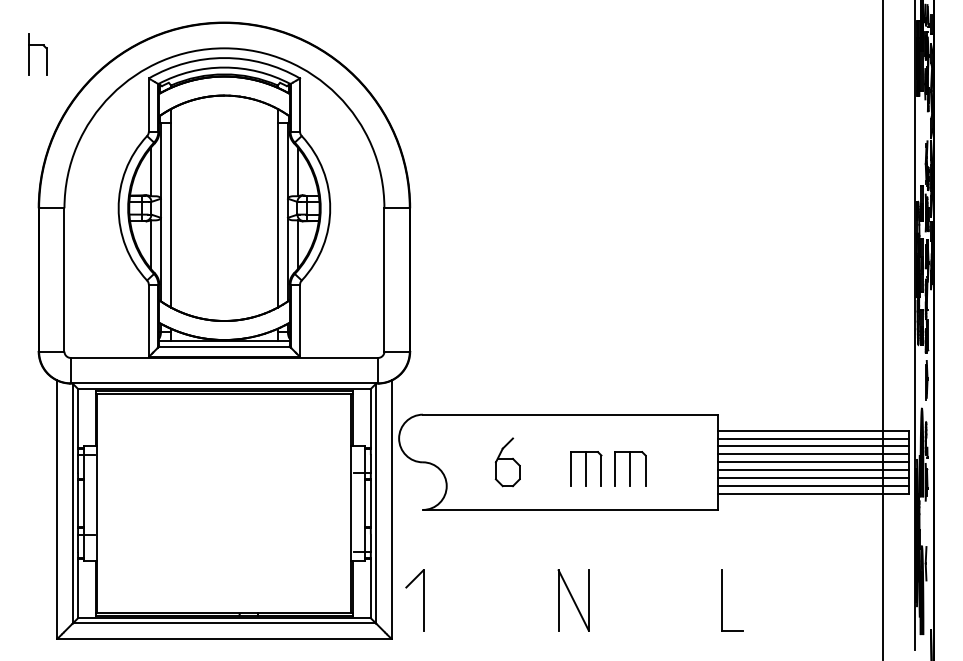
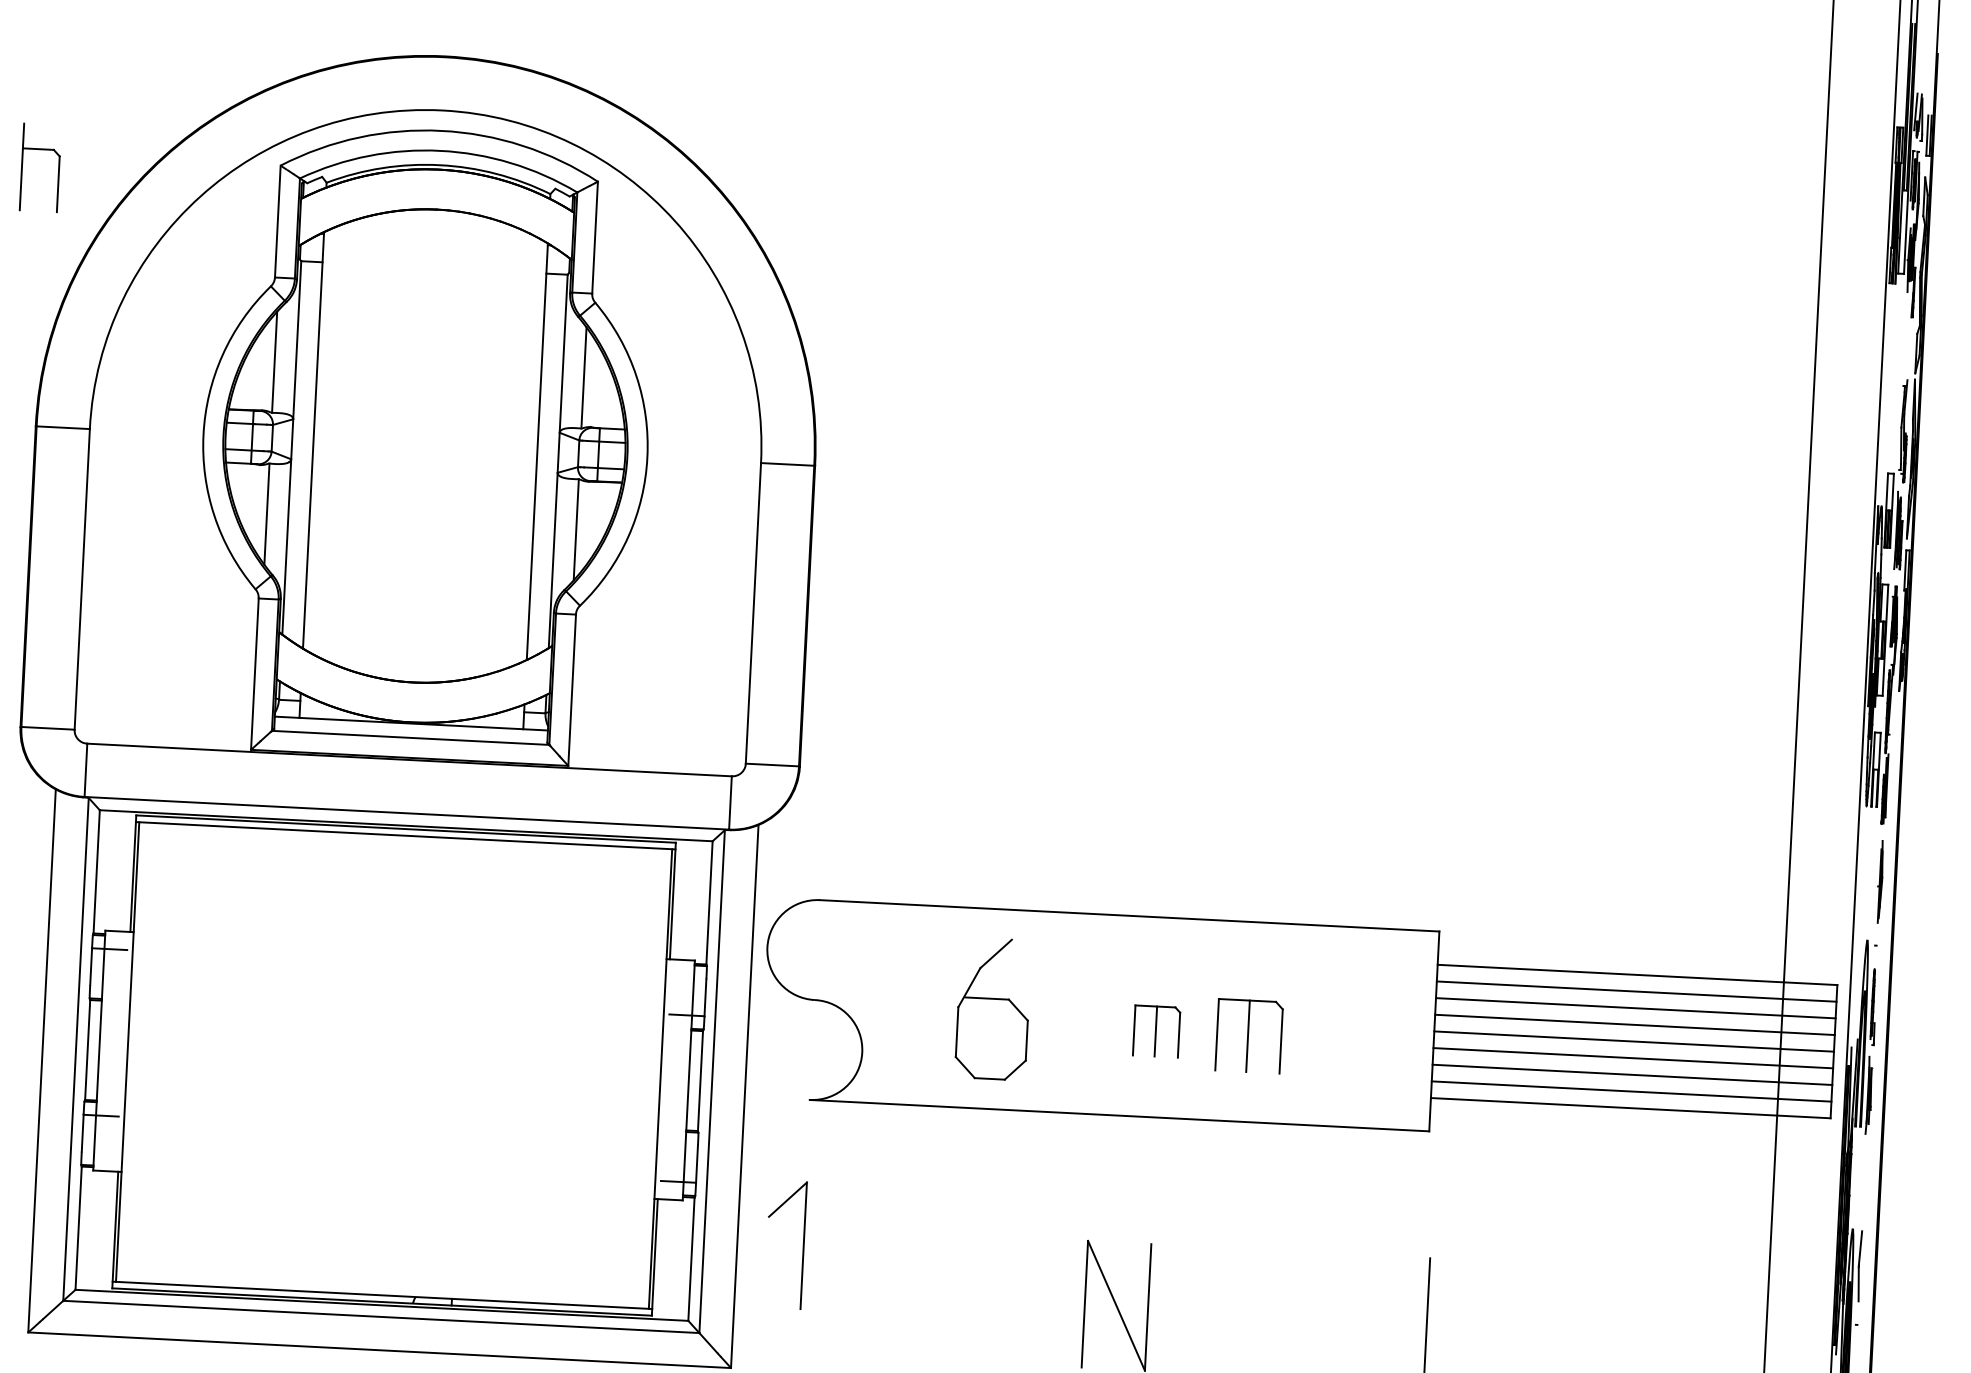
part: (29, 54) -> (23, 167), moved
part: (507, 462) -> (992, 1009), size x1.4
part: (586, 468) -> (1157, 1030), size x0.7
part: (423, 600) -> (803, 1245), moved

